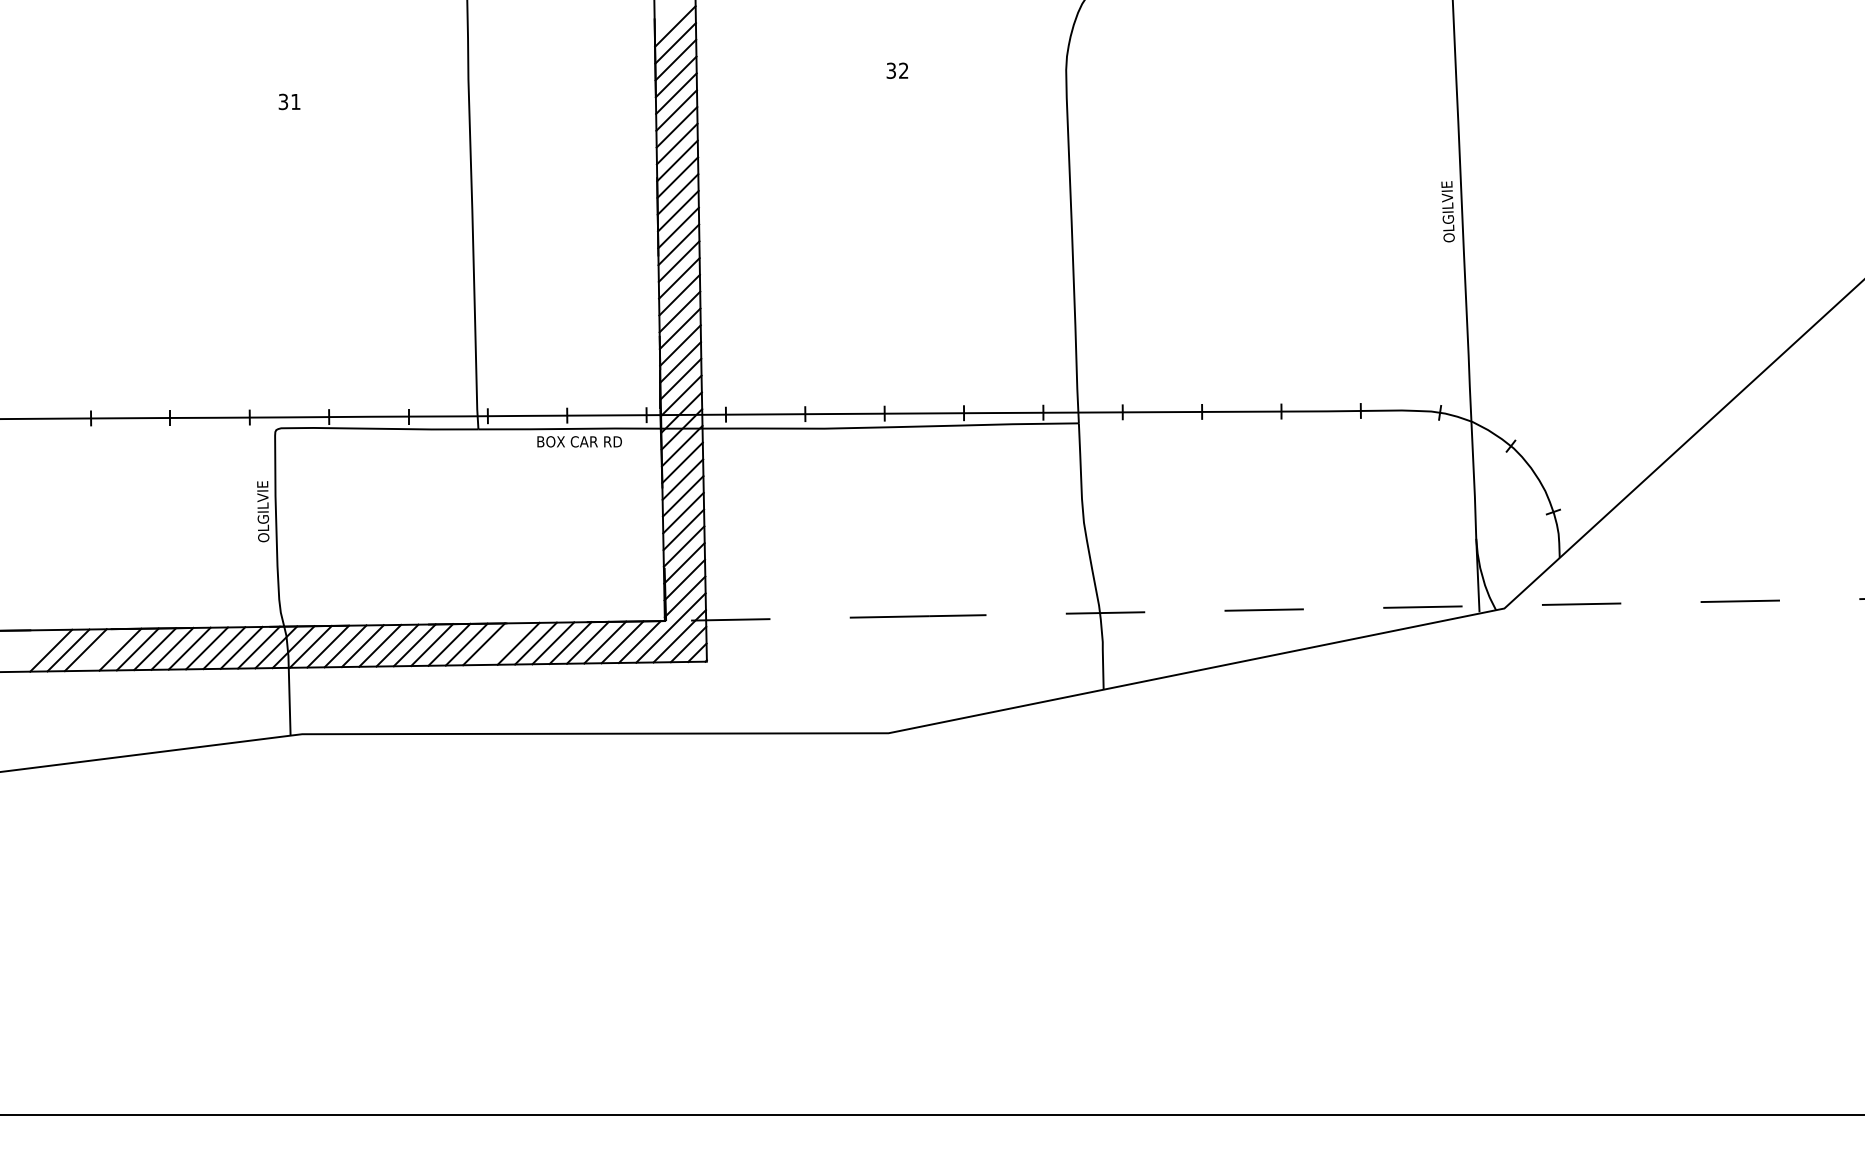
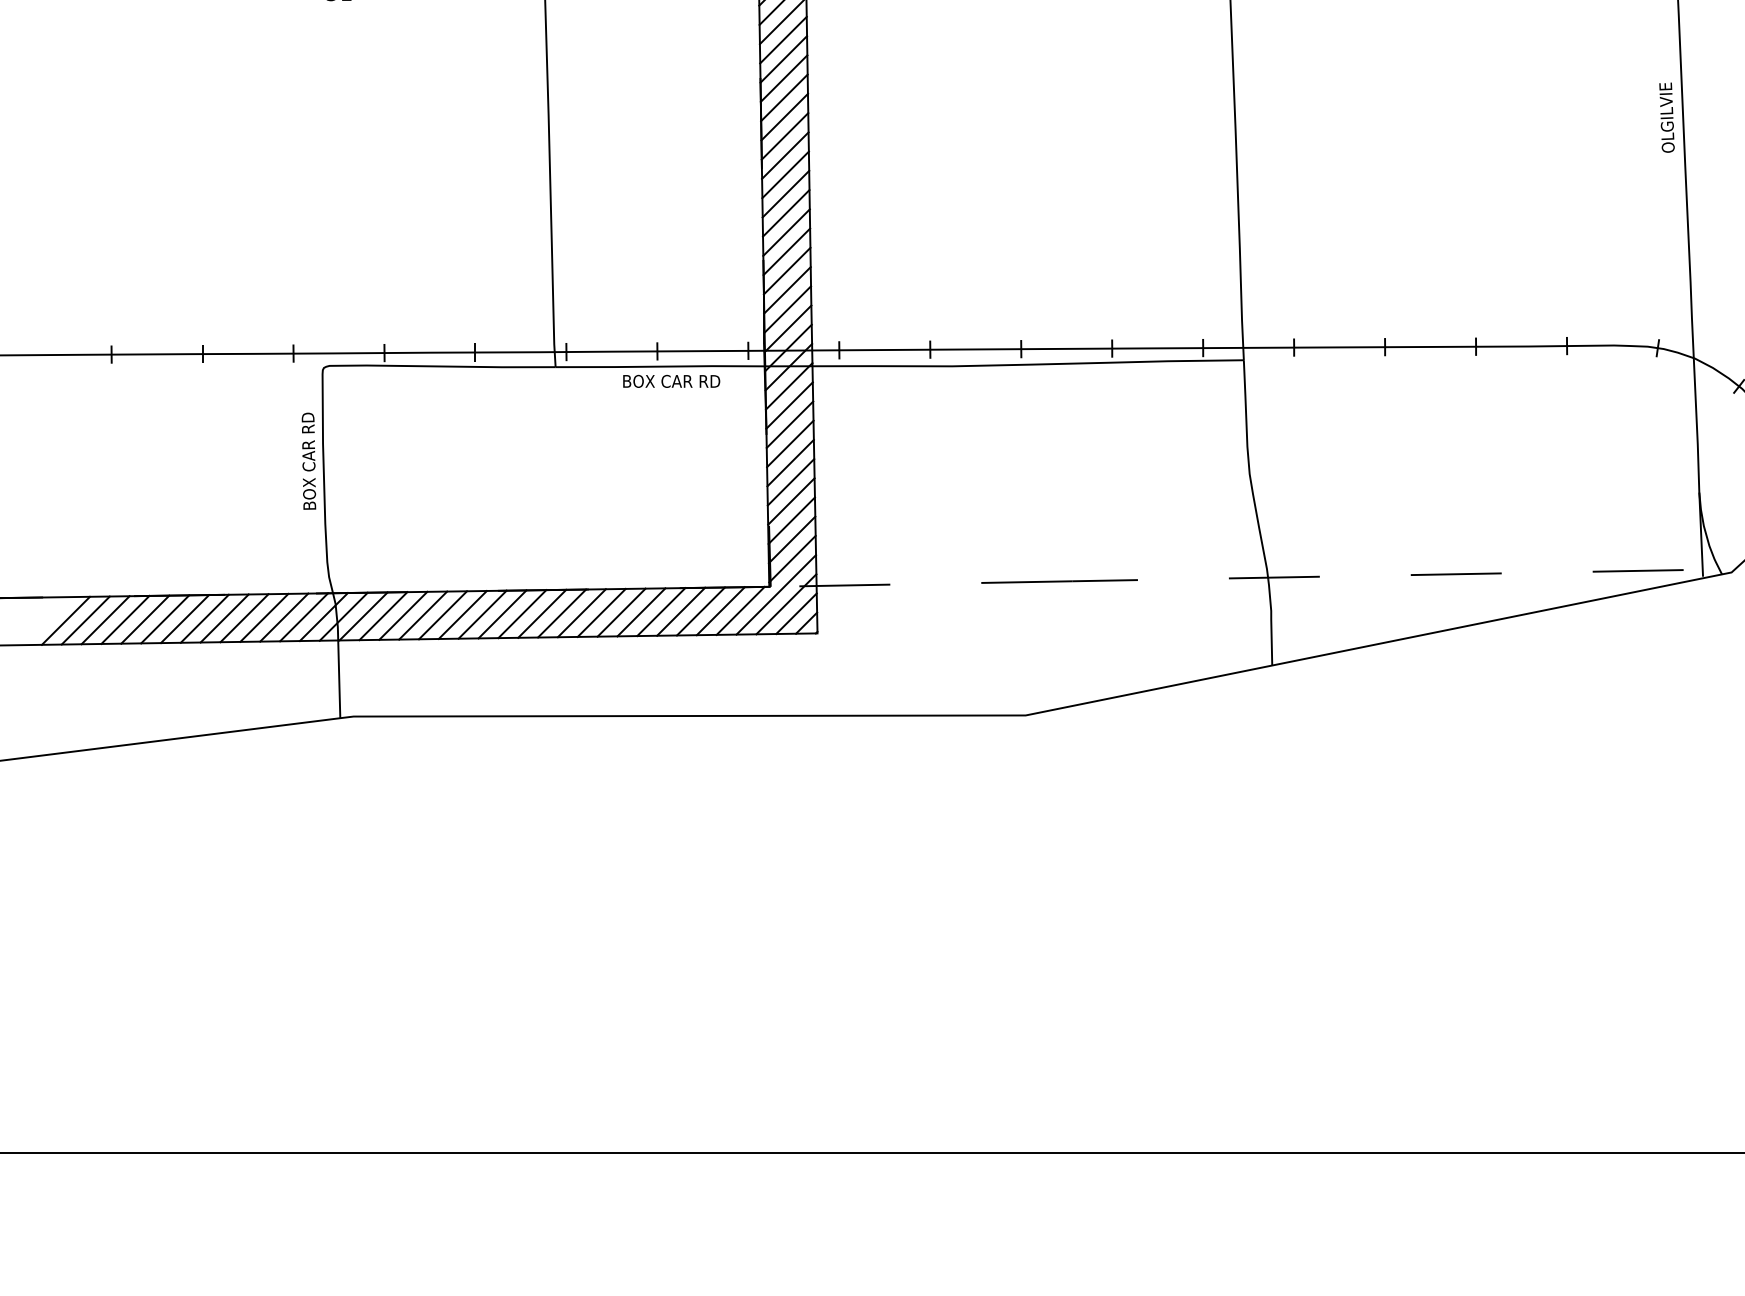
text: (263, 511) -> (309, 461), OLGILVIE -> BOX CAR RD
line: (501, 644) -> (582, 613), added
line: (103, 649) -> (125, 619), added

